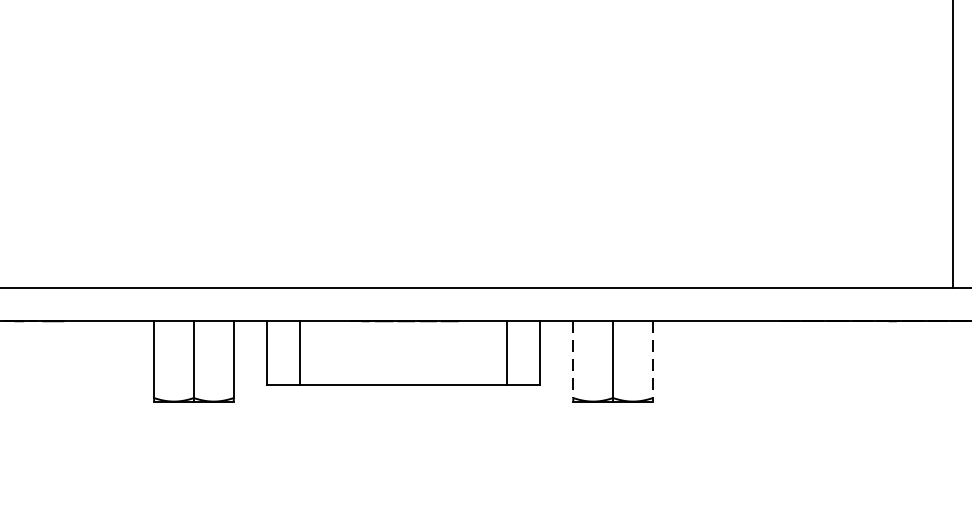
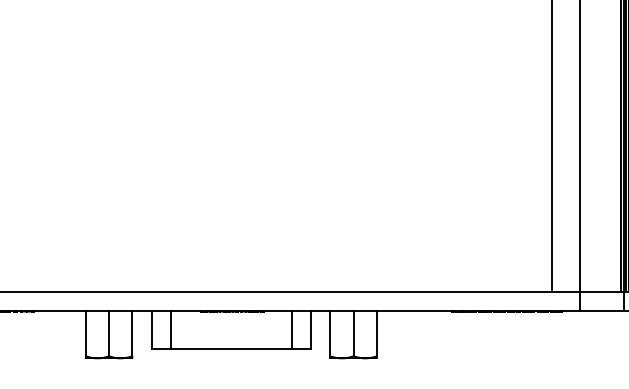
line: (573, 360) -> (330, 334), dashed -> solid
line: (652, 360) -> (376, 334), dashed -> solid

